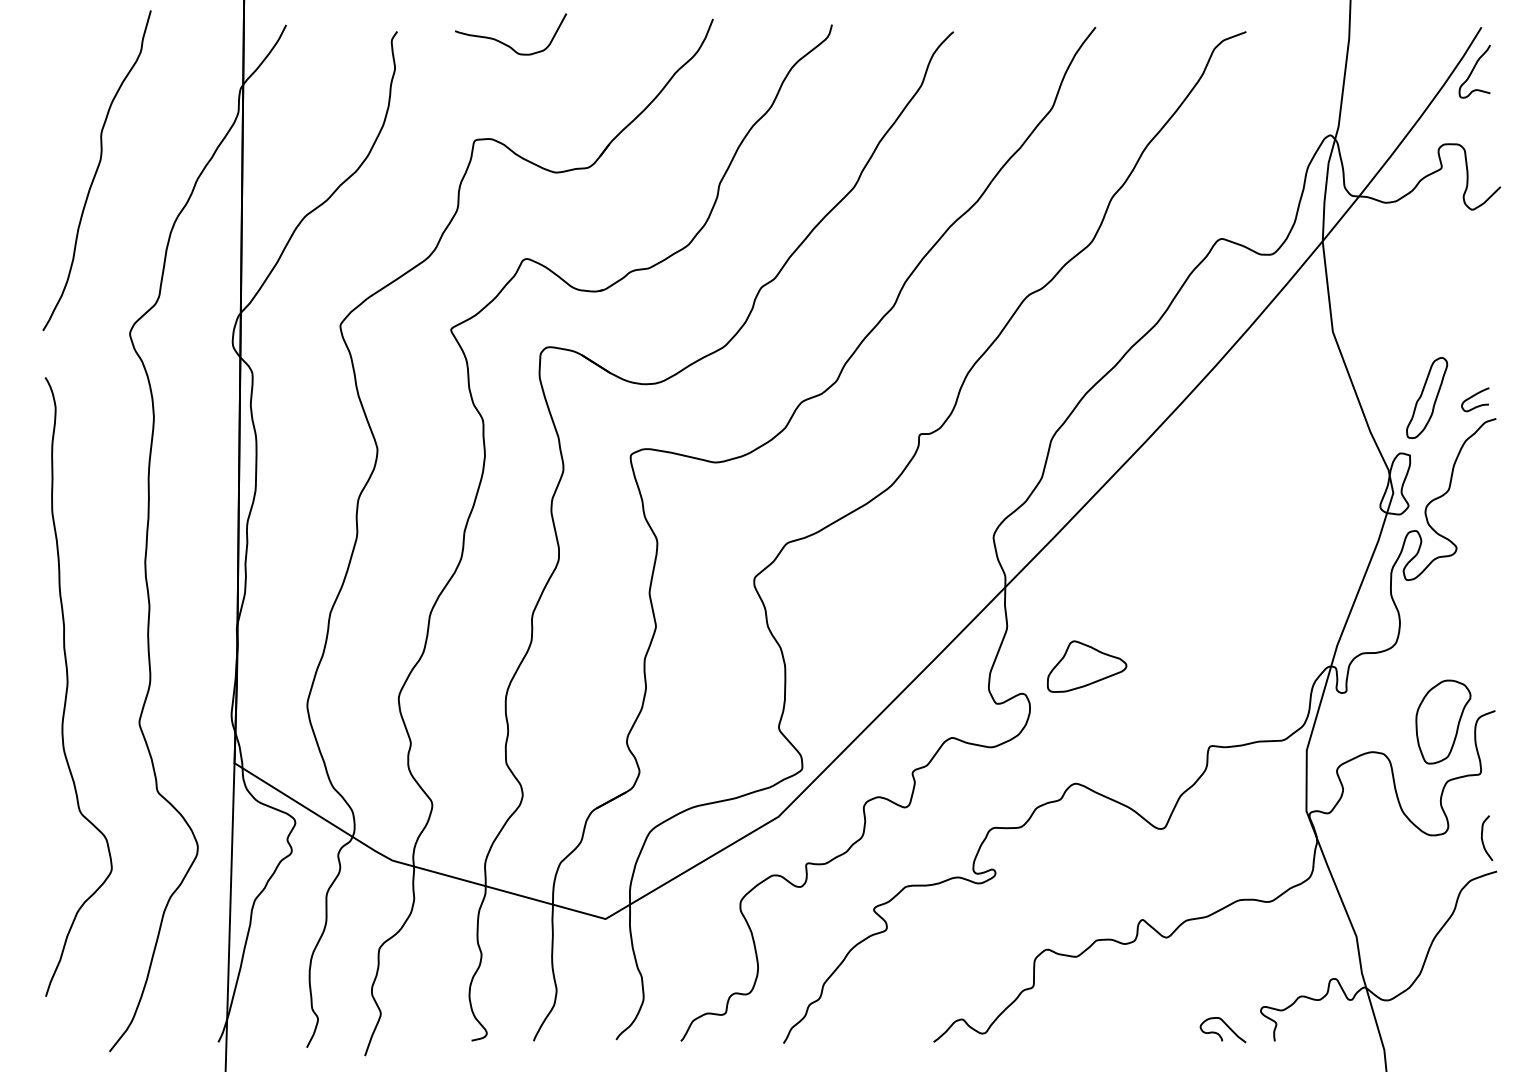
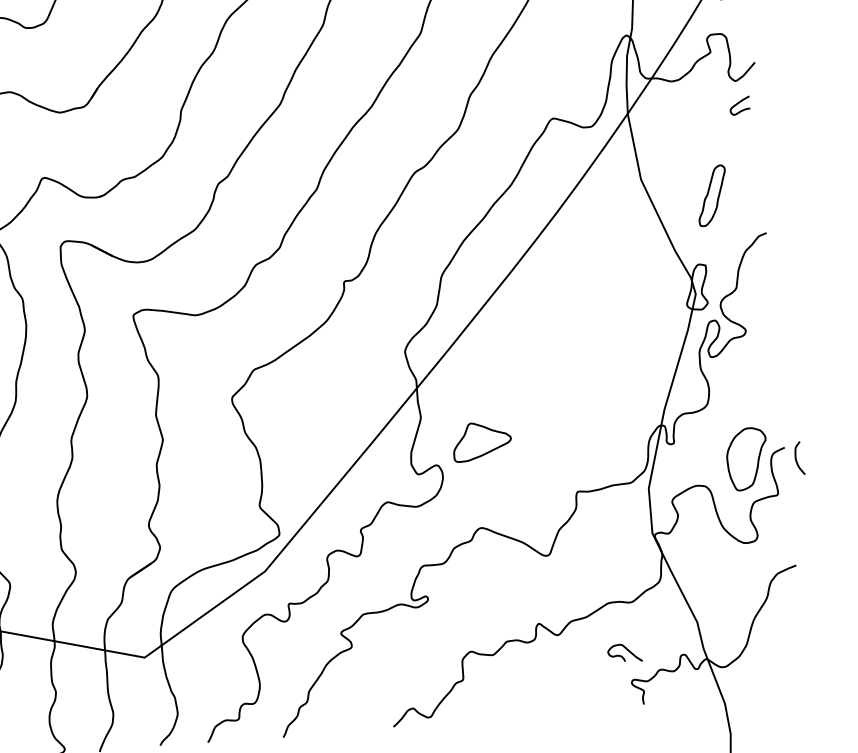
curve: (1474, 396) -> (739, 103), moved
part: (1427, 397) -> (712, 195), moved
curve: (1483, 840) -> (797, 460), moved
curve: (1219, 1033) -> (622, 656), moved

